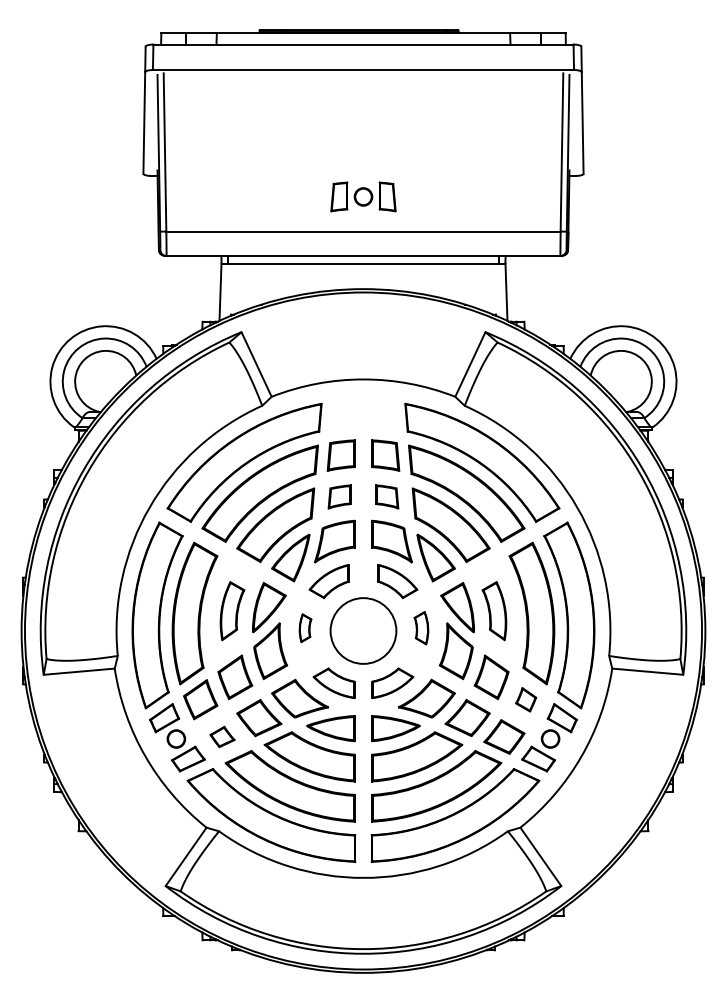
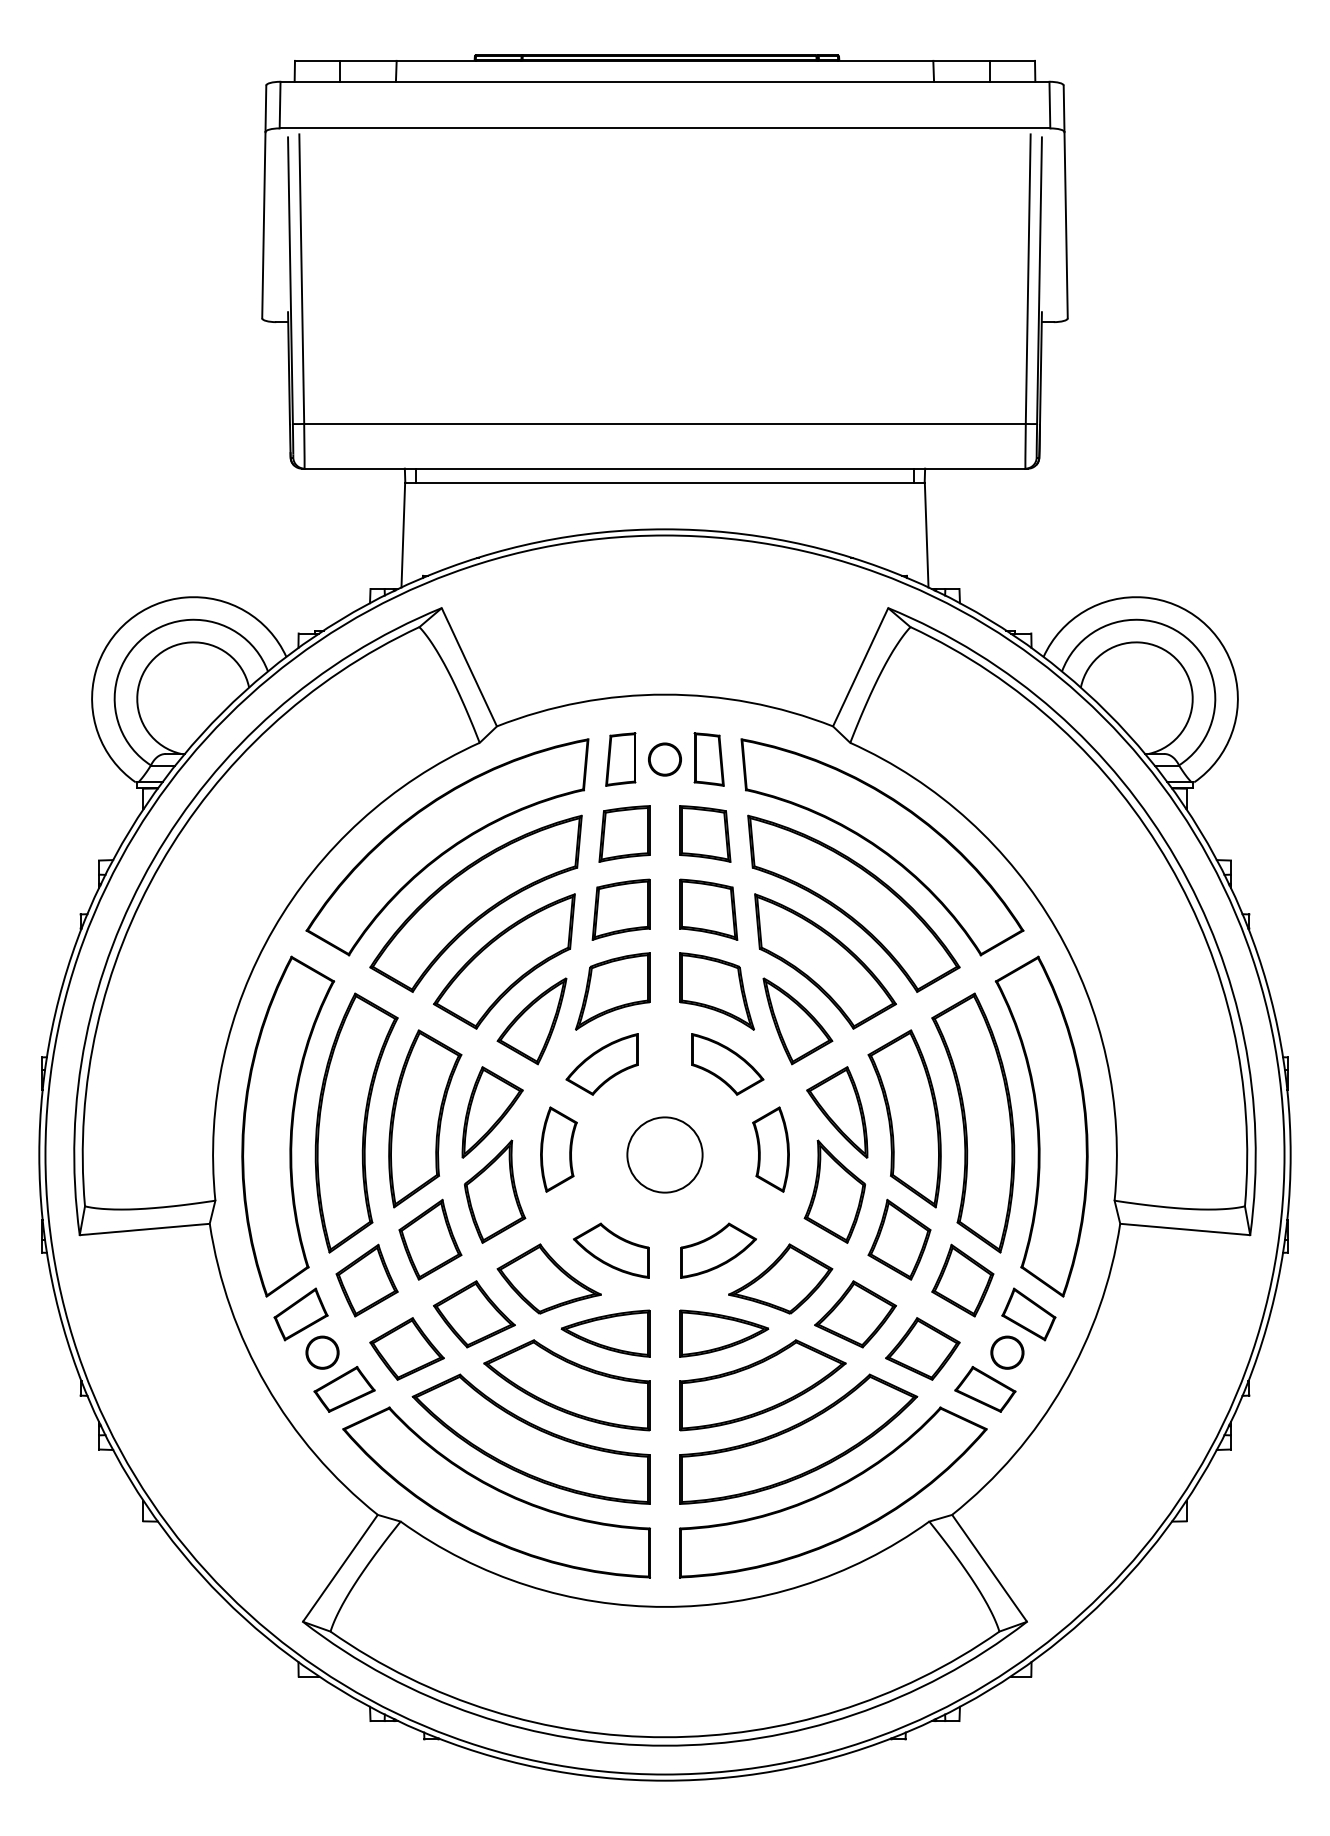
part: (363, 196) -> (665, 758), moved
part: (339, 496) -> (621, 908), size x1.43
part: (387, 496) -> (708, 908), size x1.43
part: (232, 610) -> (425, 1117), size x1.67
part: (494, 610) -> (904, 1117), size x1.67
part: (305, 628) -> (558, 1150), size x1.67
part: (421, 628) -> (771, 1150), size x1.43
circle: (363, 630) -> (665, 1154), size x0.62
part: (525, 699) -> (961, 1280), size x1.67
part: (222, 736) -> (406, 1348), size x1.67

